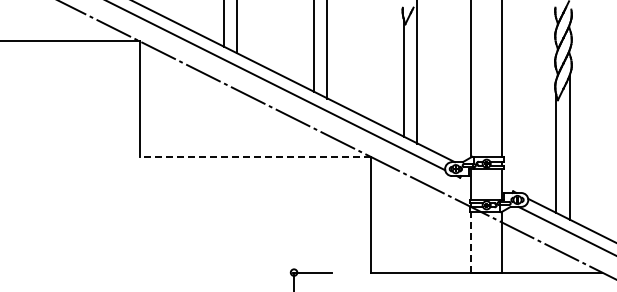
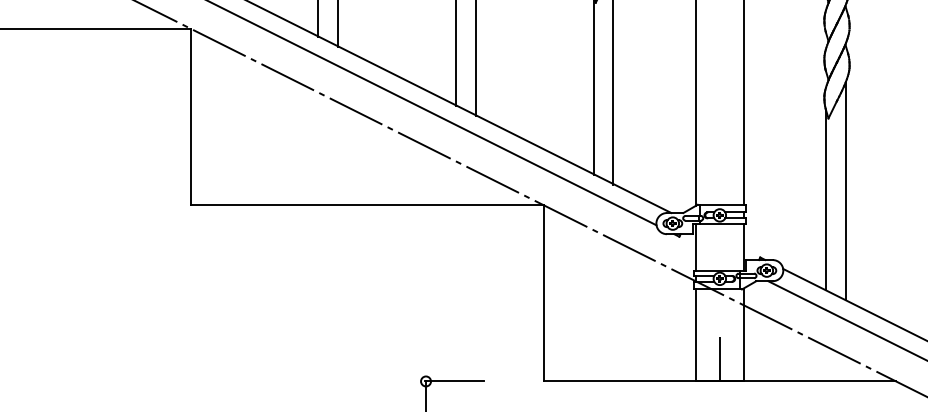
line: (255, 157) -> (367, 205), dashed -> solid
line: (471, 241) -> (696, 334), dashed -> solid
line: (486, 257) -> (719, 358), added

